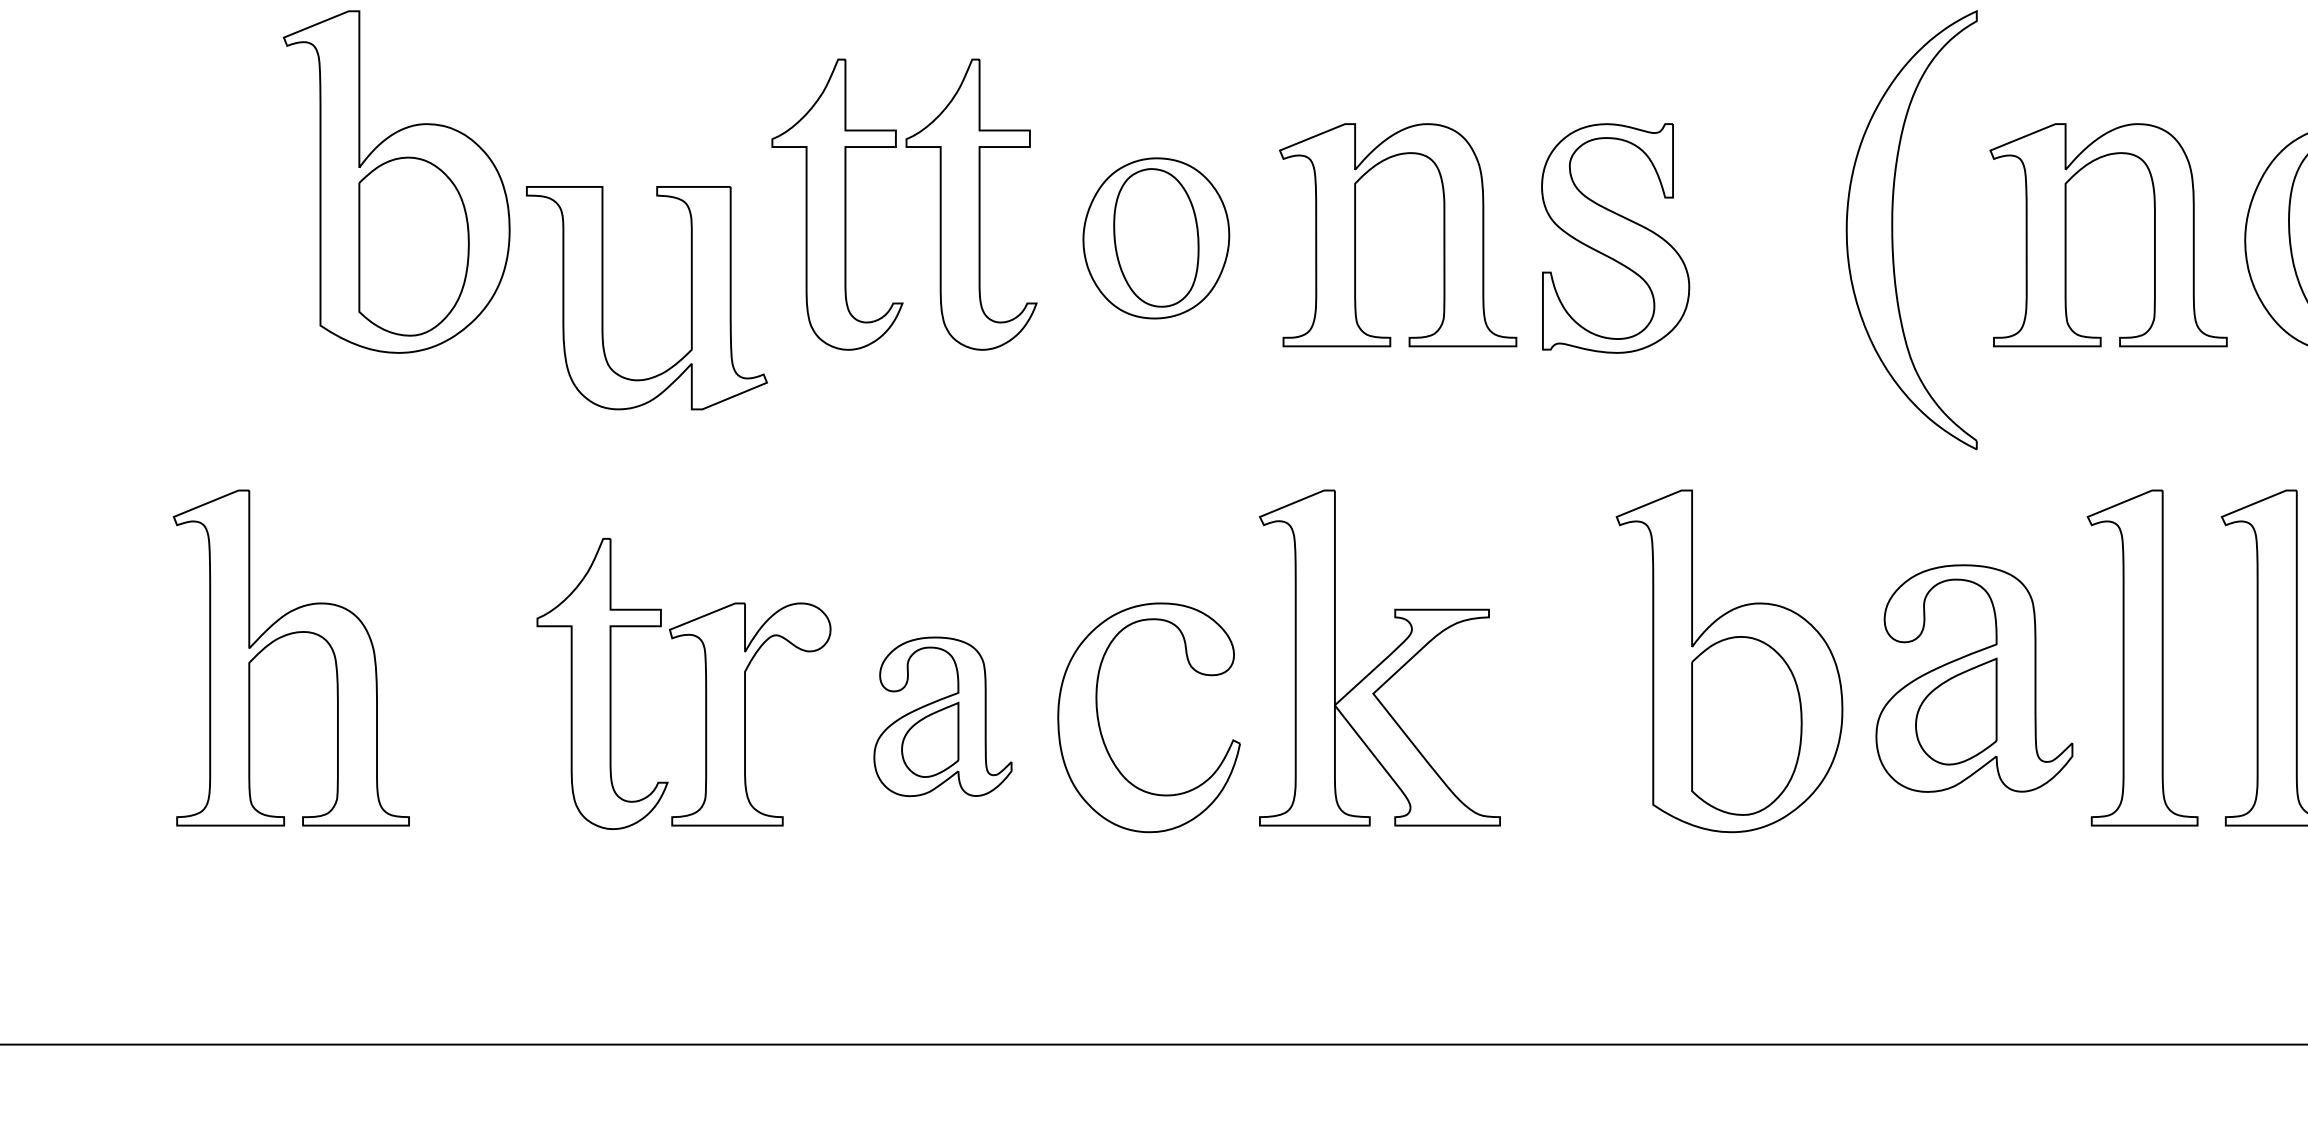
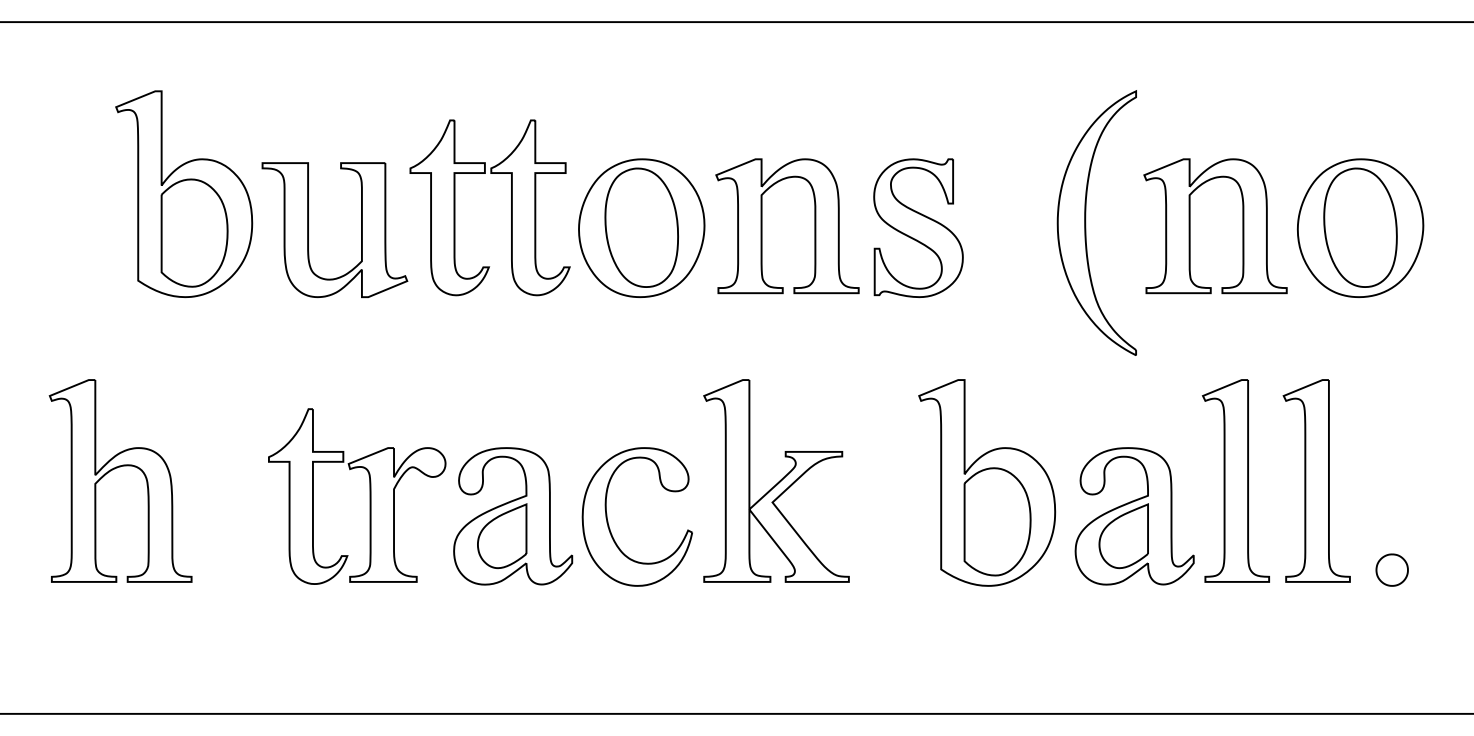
part: (1155, 237) -> (641, 227), size x1.43
part: (603, 298) -> (308, 230), moved
part: (1974, 678) -> (1134, 516), moved
part: (943, 717) -> (513, 516), size x1.43

